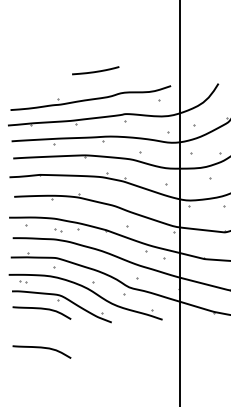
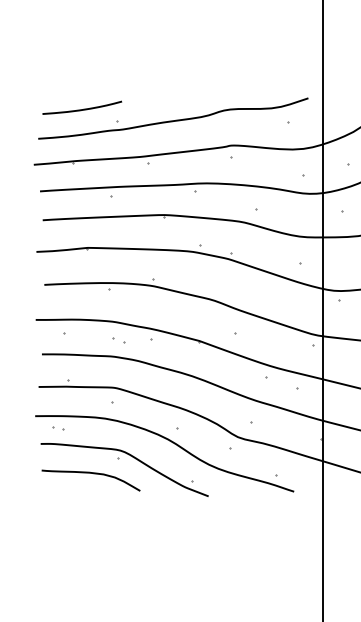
curve: (96, 70) -> (83, 107), moved
curve: (41, 348) -> (90, 540), removed

